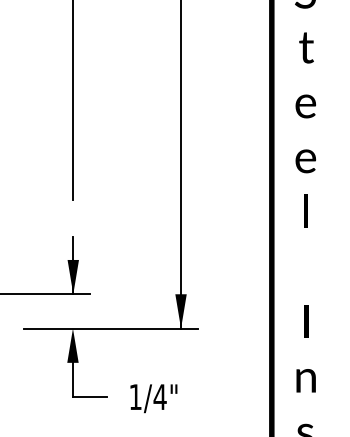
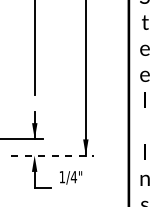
line: (112, 328) -> (53, 155), solid -> dashed
text: (154, 397) -> (71, 177), moved

